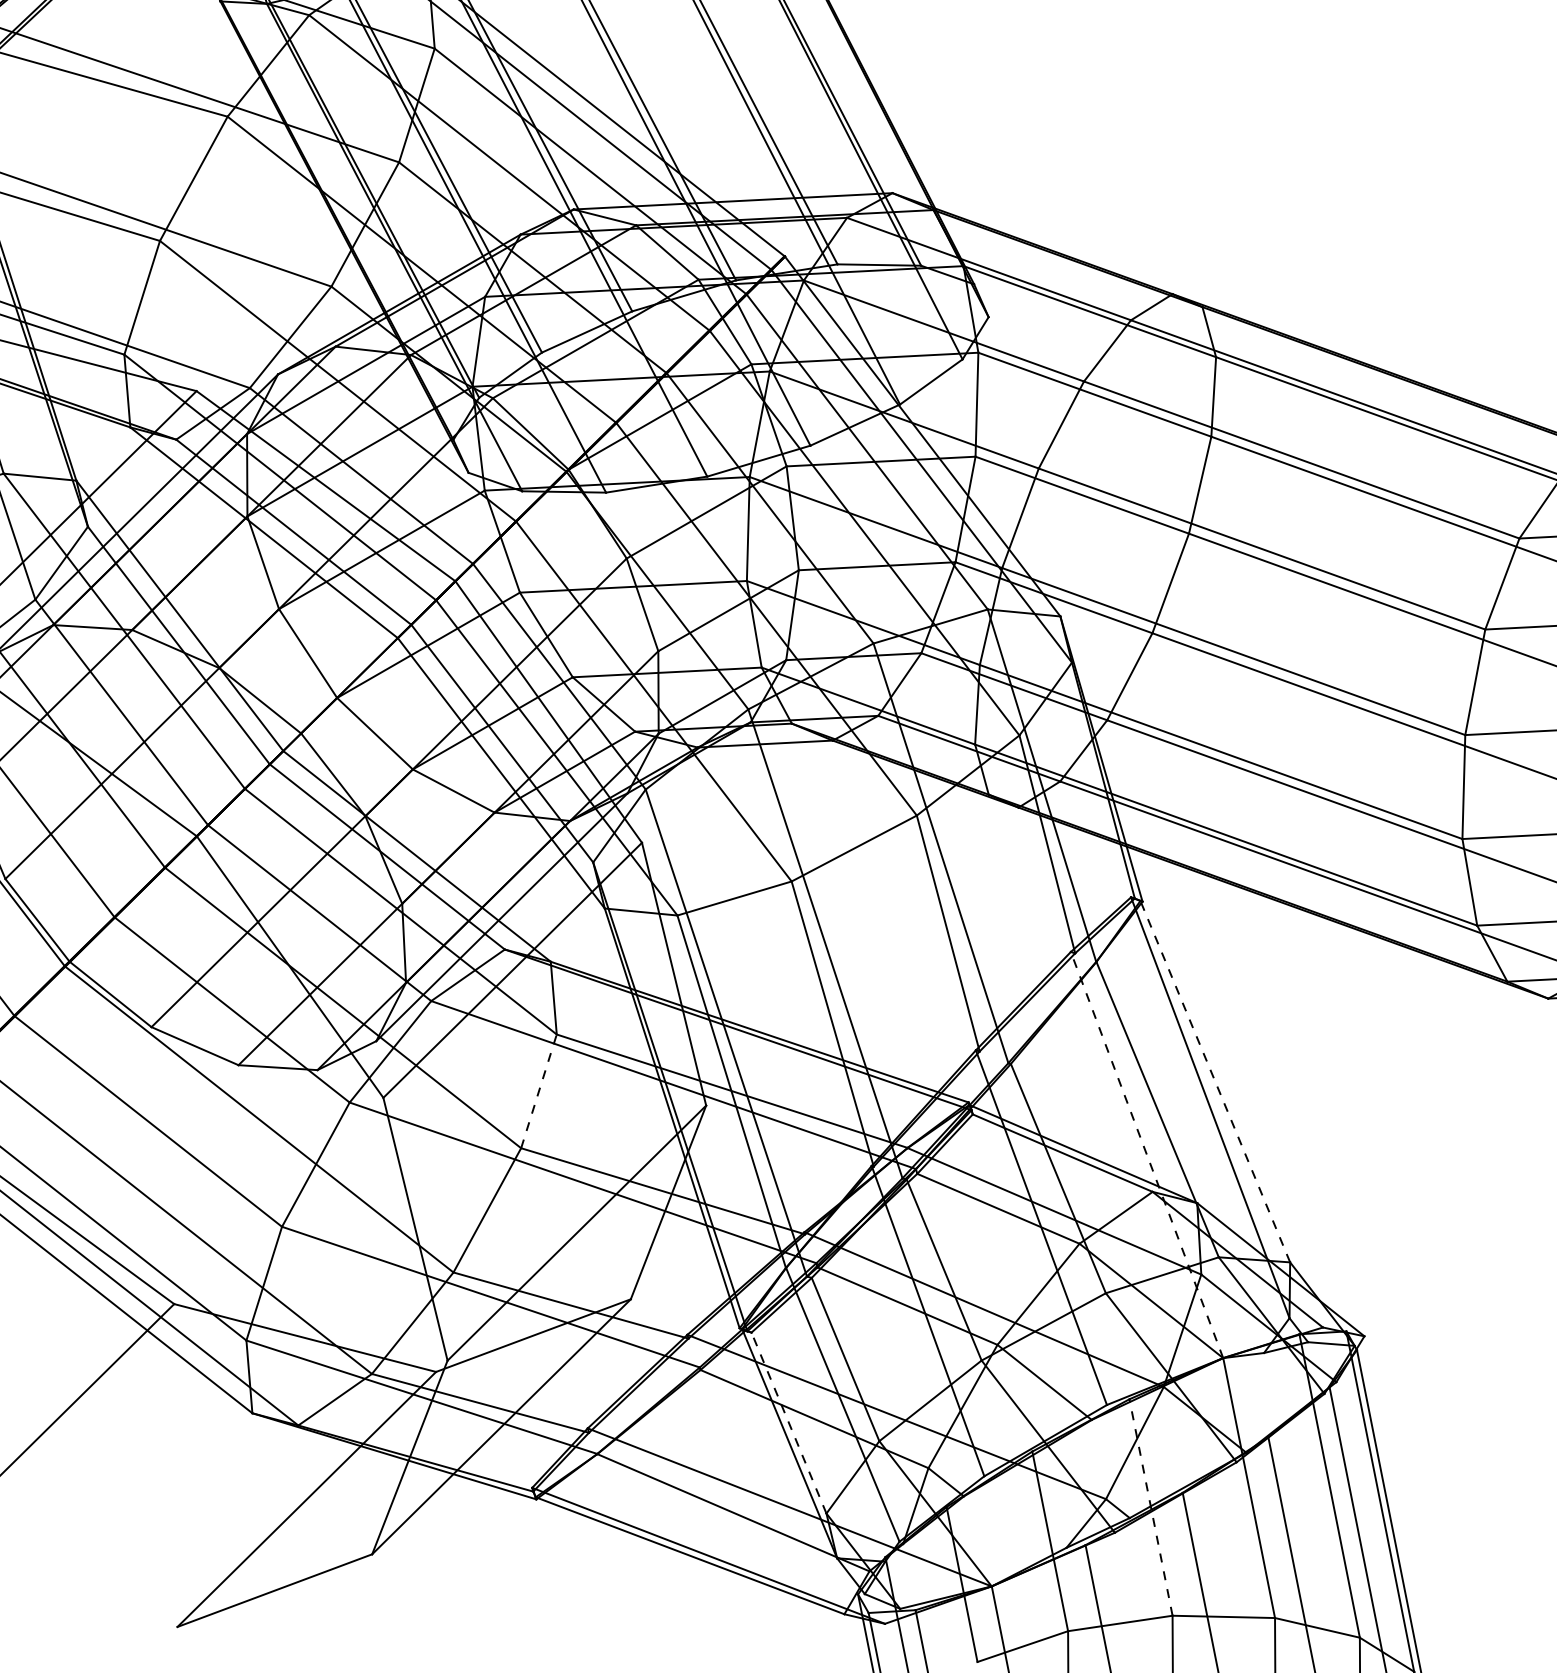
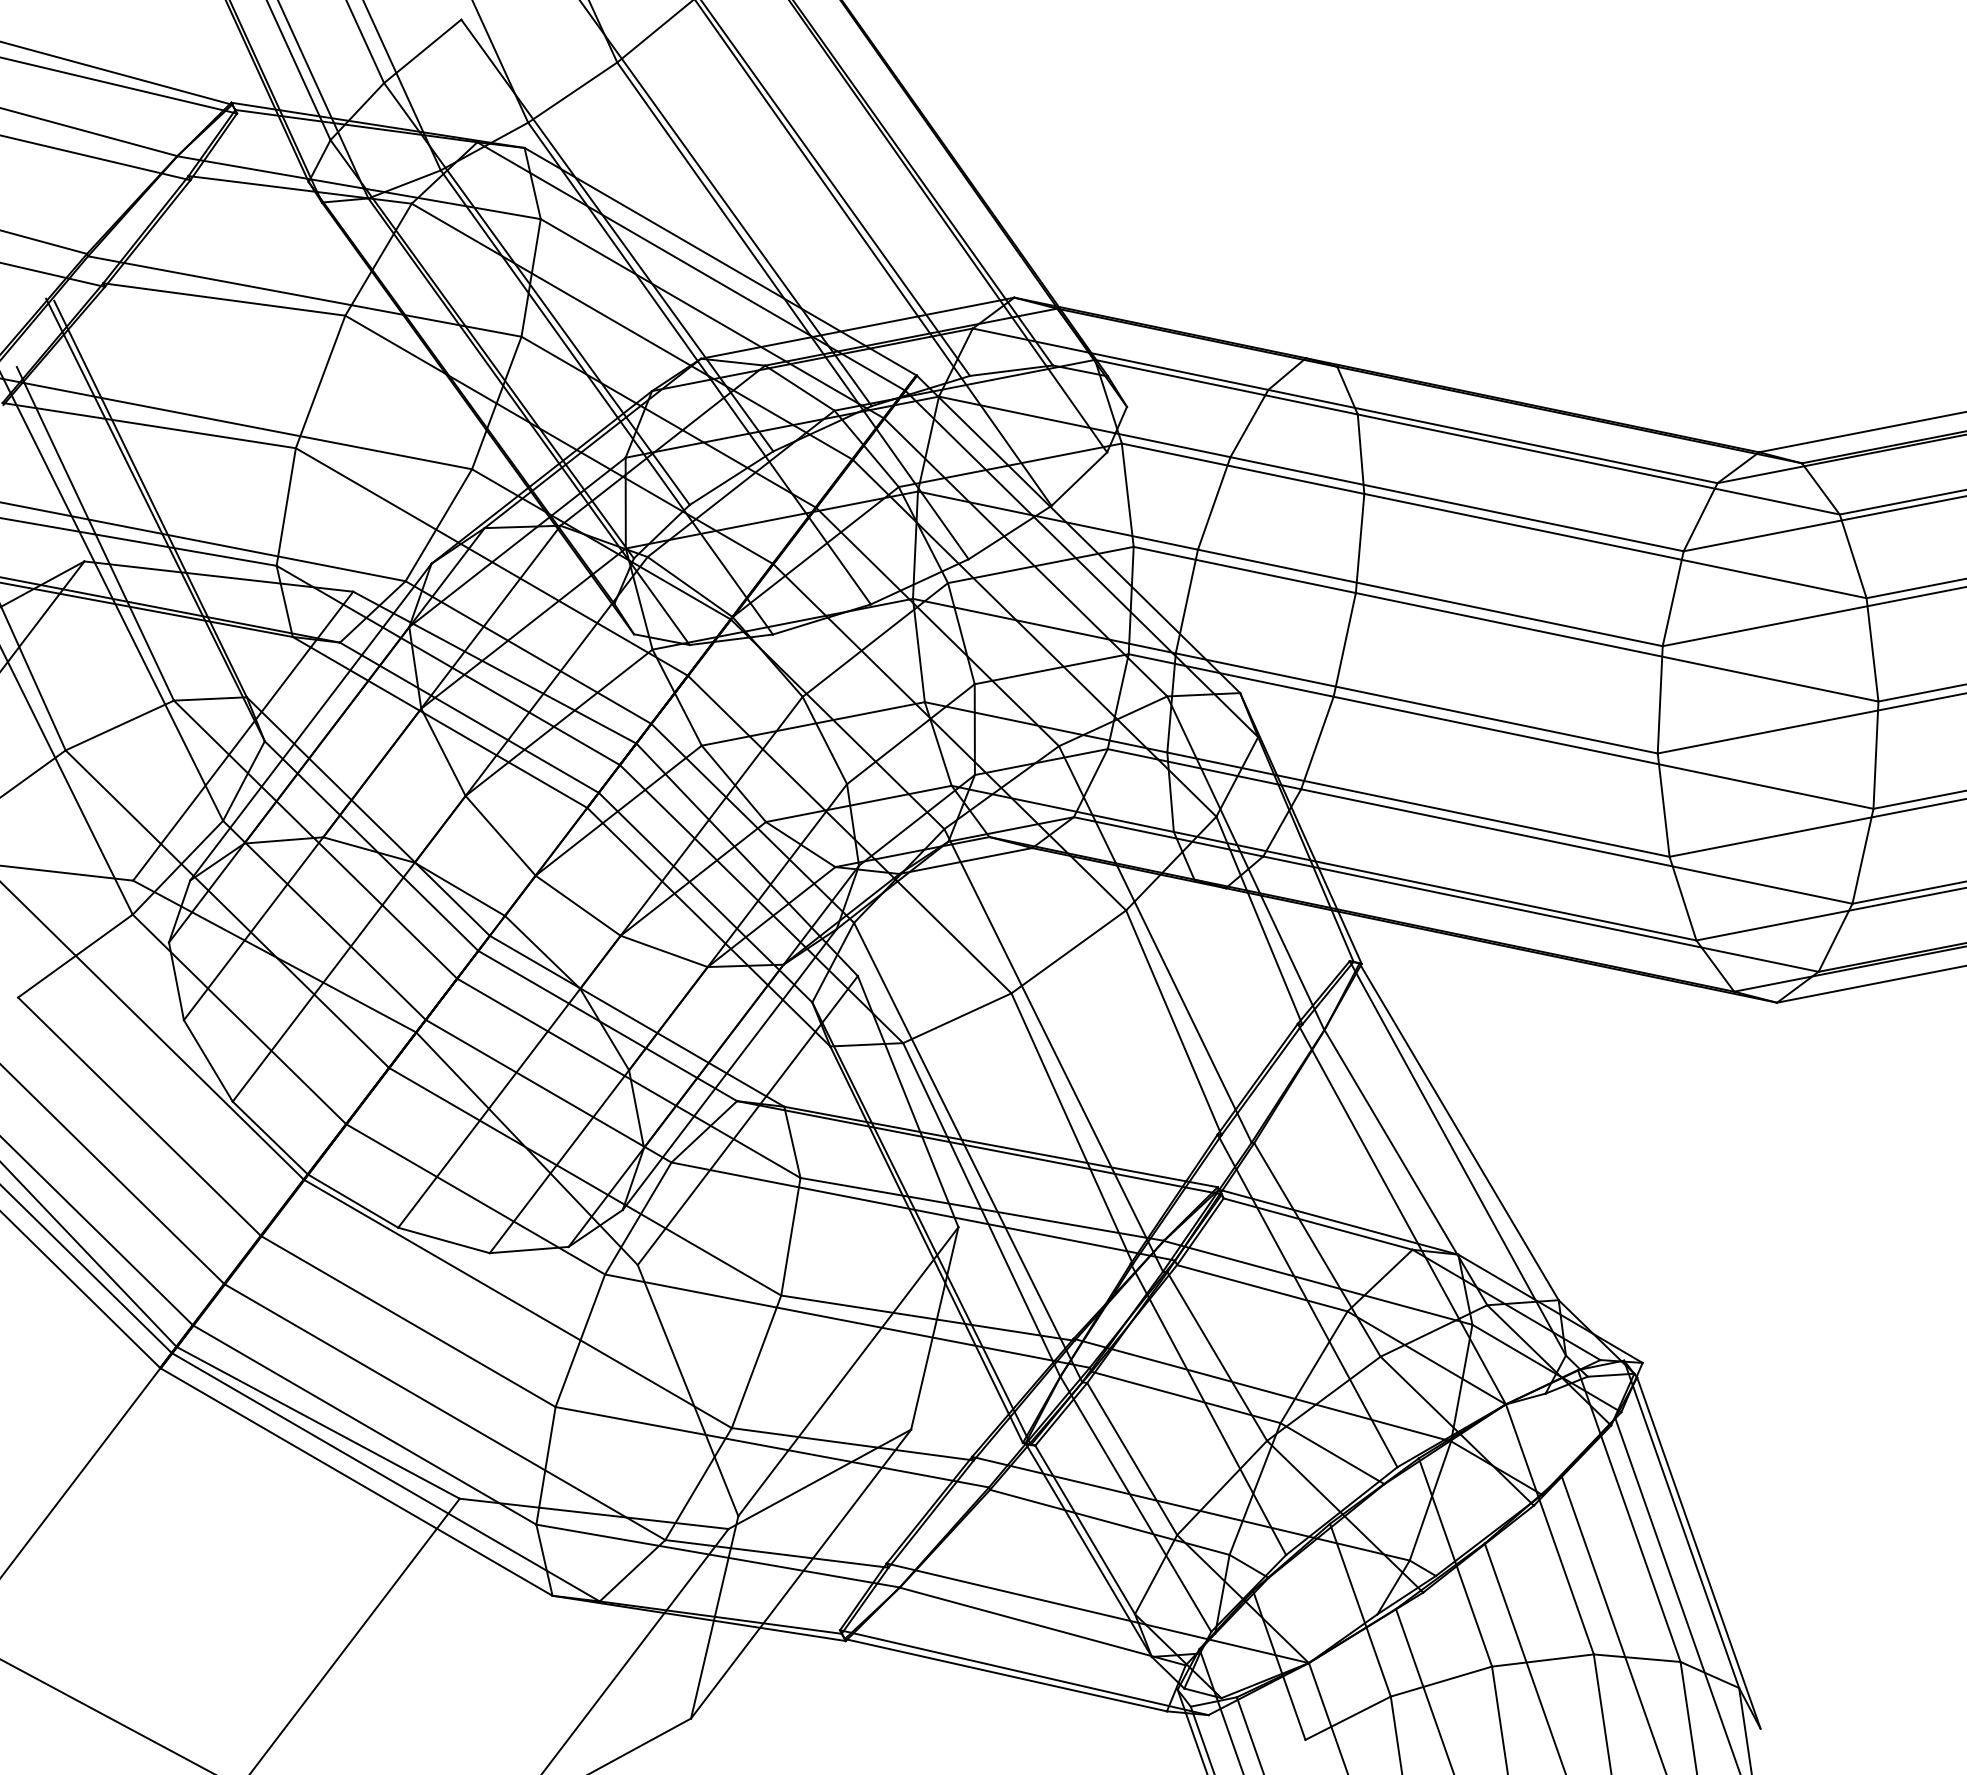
line: (1215, 1081) -> (1459, 1131), dashed -> solid
line: (538, 1091) -> (790, 1236), dashed -> solid
line: (1146, 1155) -> (1401, 1214), dashed -> solid
line: (789, 1422) -> (1085, 1529), dashed -> solid
line: (1151, 1507) -> (1455, 1562), dashed -> solid

